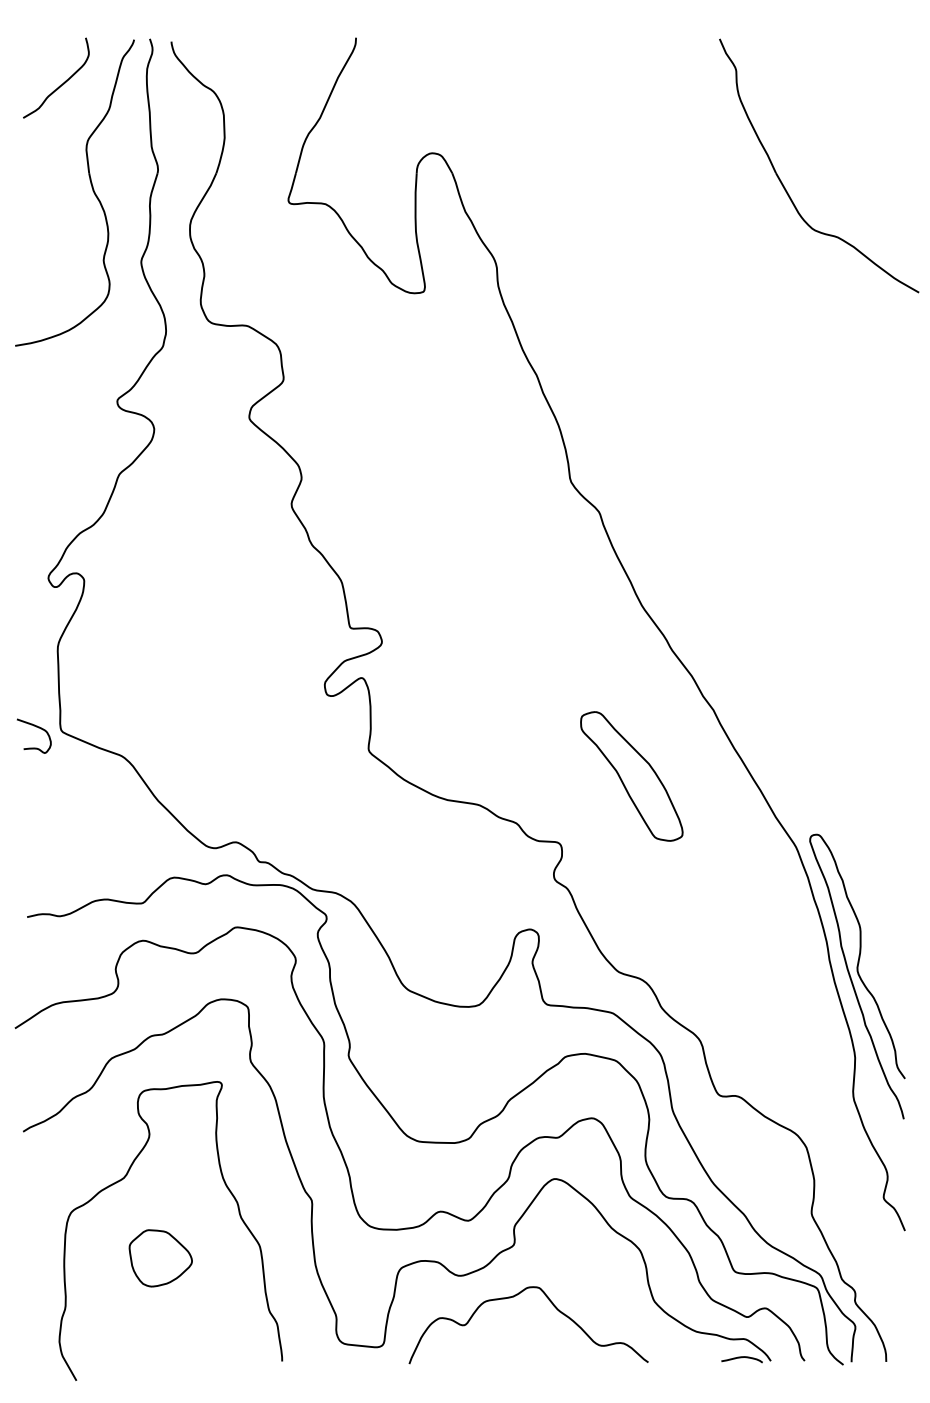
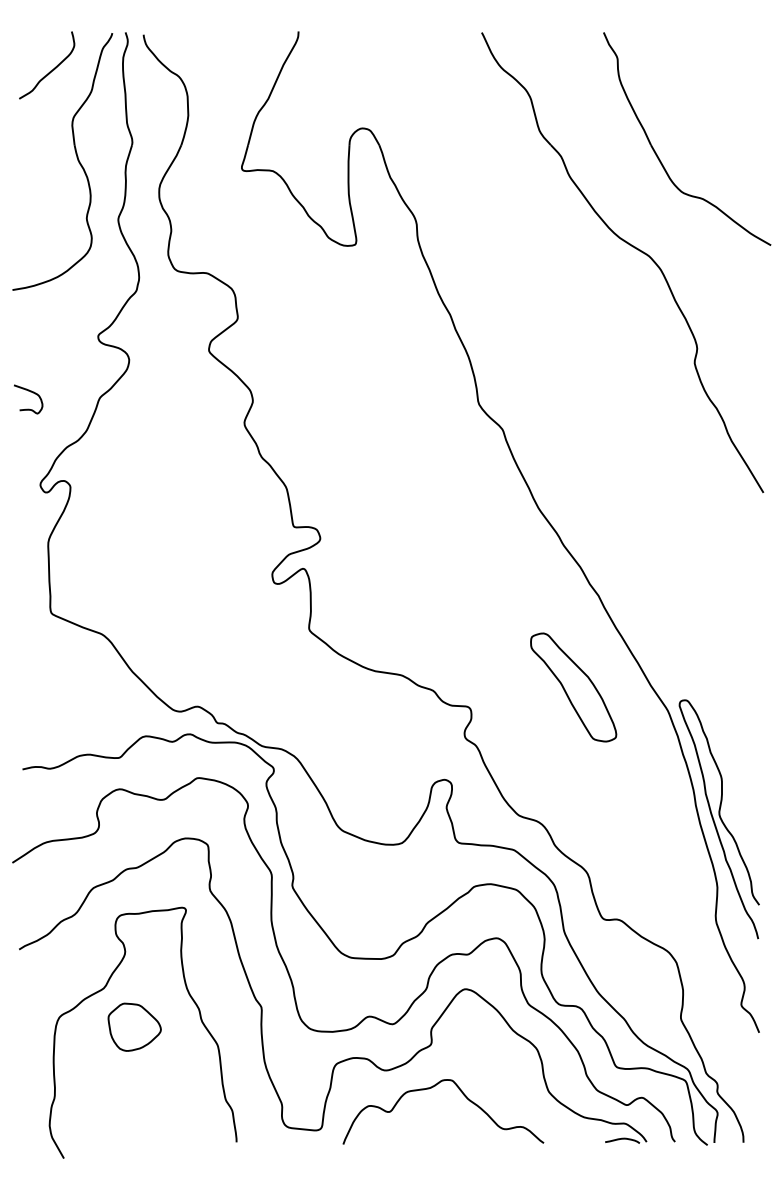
part: (753, 294) -> (632, 246), added
curve: (38, 728) -> (32, 392), moved
part: (631, 776) -> (573, 687), moved
part: (160, 1258) -> (134, 1027), moved

